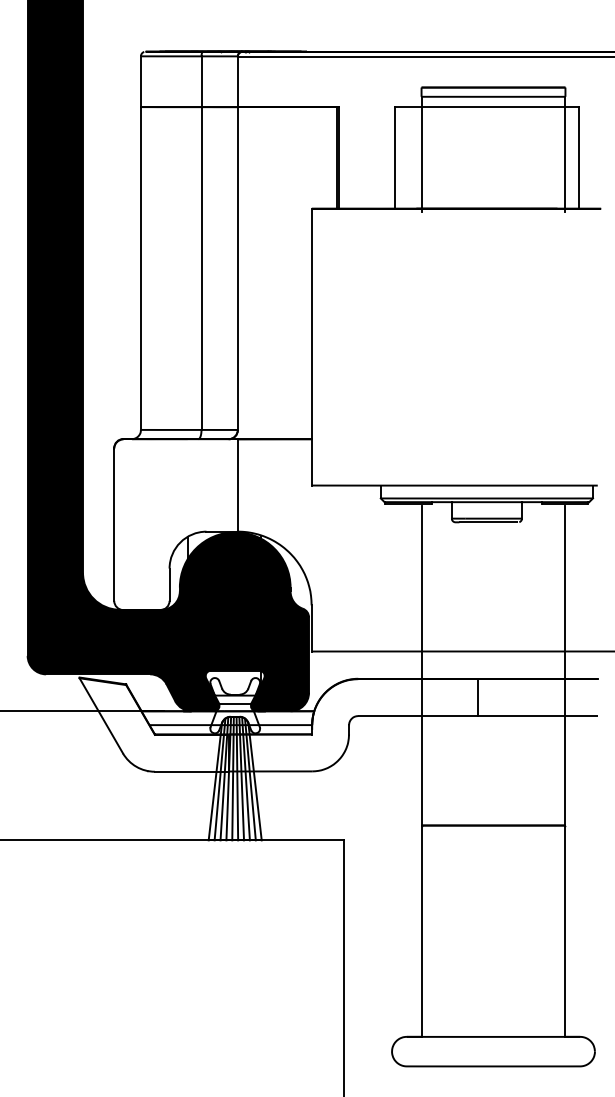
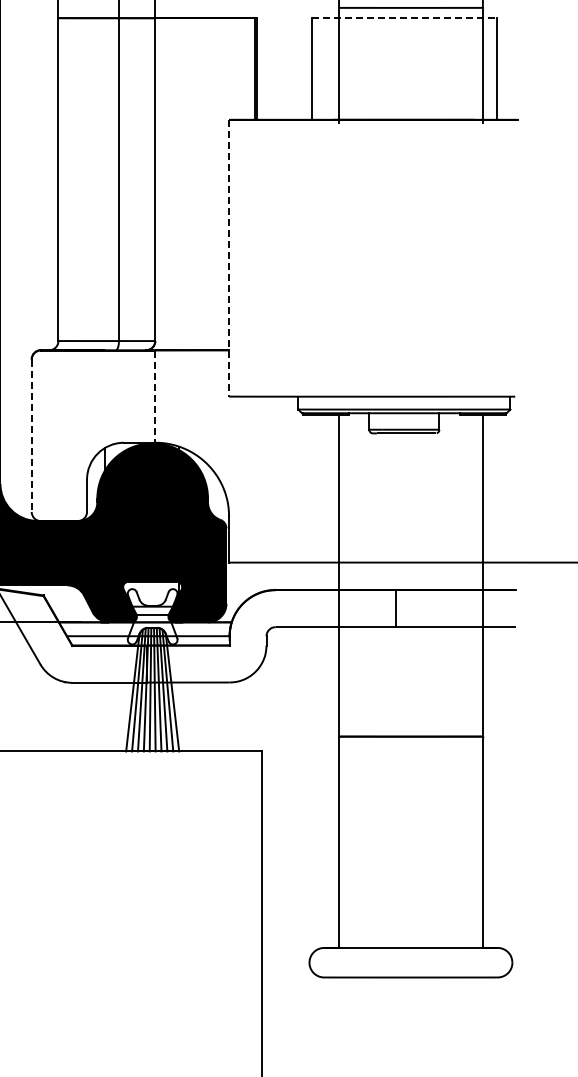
line: (487, 107) -> (404, 18), solid -> dashed
line: (311, 347) -> (228, 258), solid -> dashed
line: (237, 486) -> (154, 397), solid -> dashed
line: (114, 525) -> (31, 436), solid -> dashed

